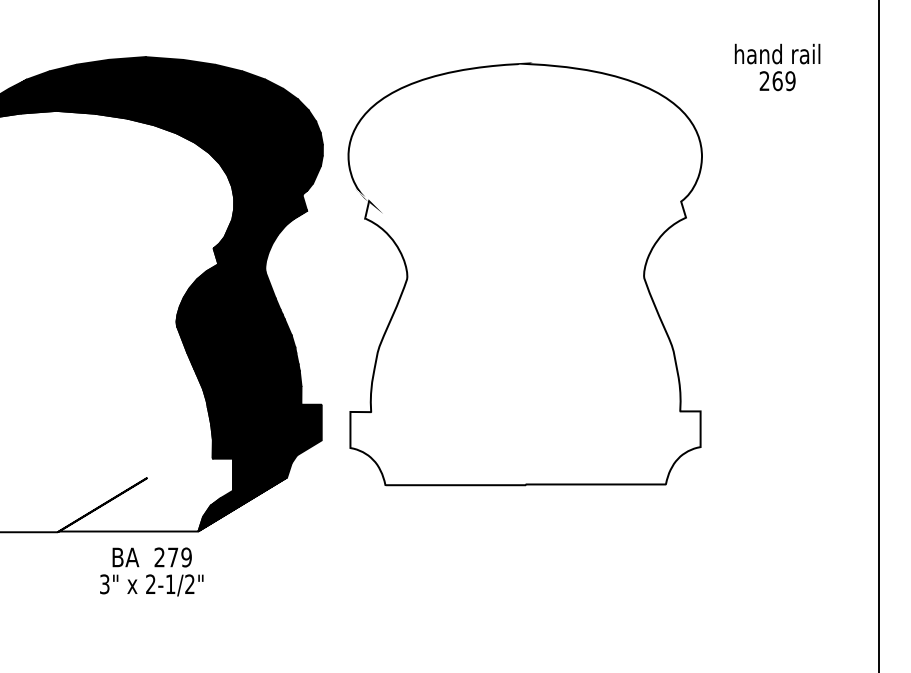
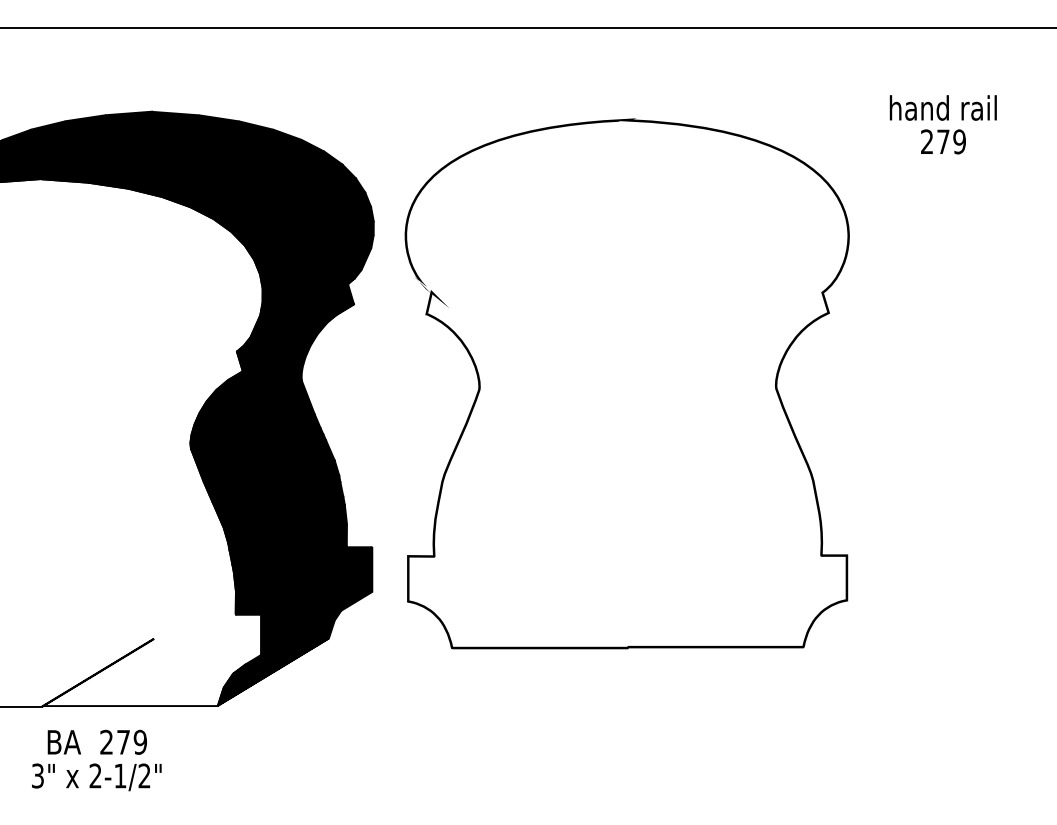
text: (777, 81) -> (943, 142), 269 -> 279
text: (151, 571) -> (96, 759), moved

